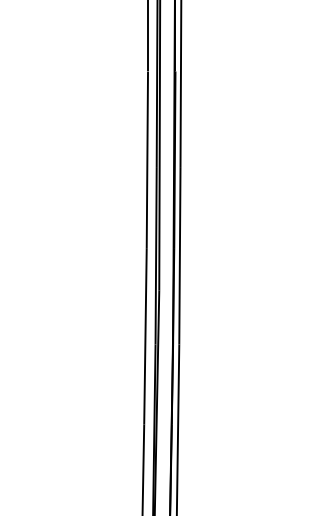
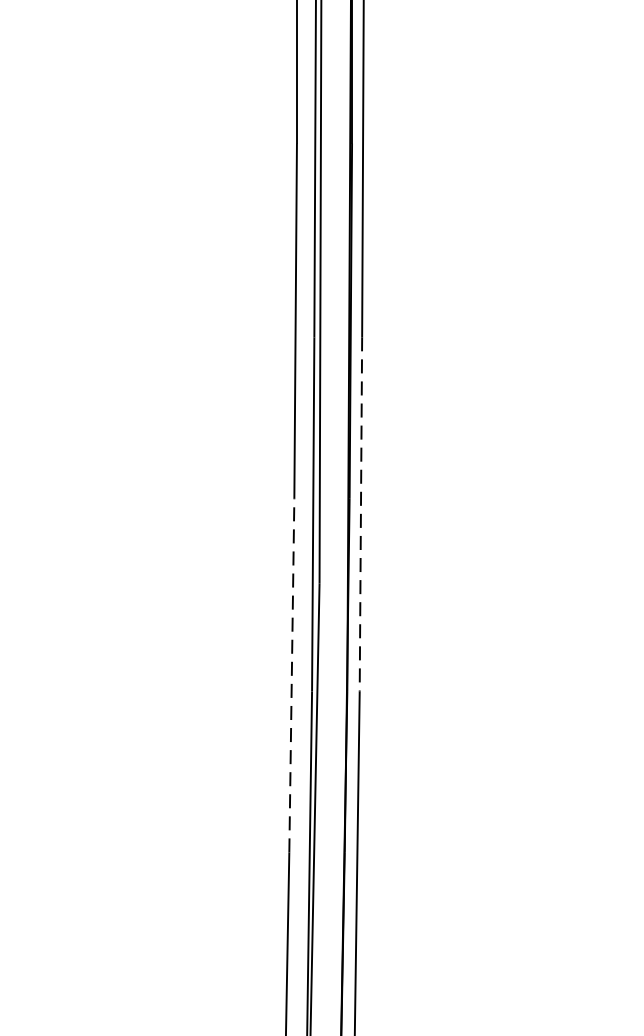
line: (179, 256) -> (360, 514), solid -> dashed
line: (145, 335) -> (291, 673), solid -> dashed

